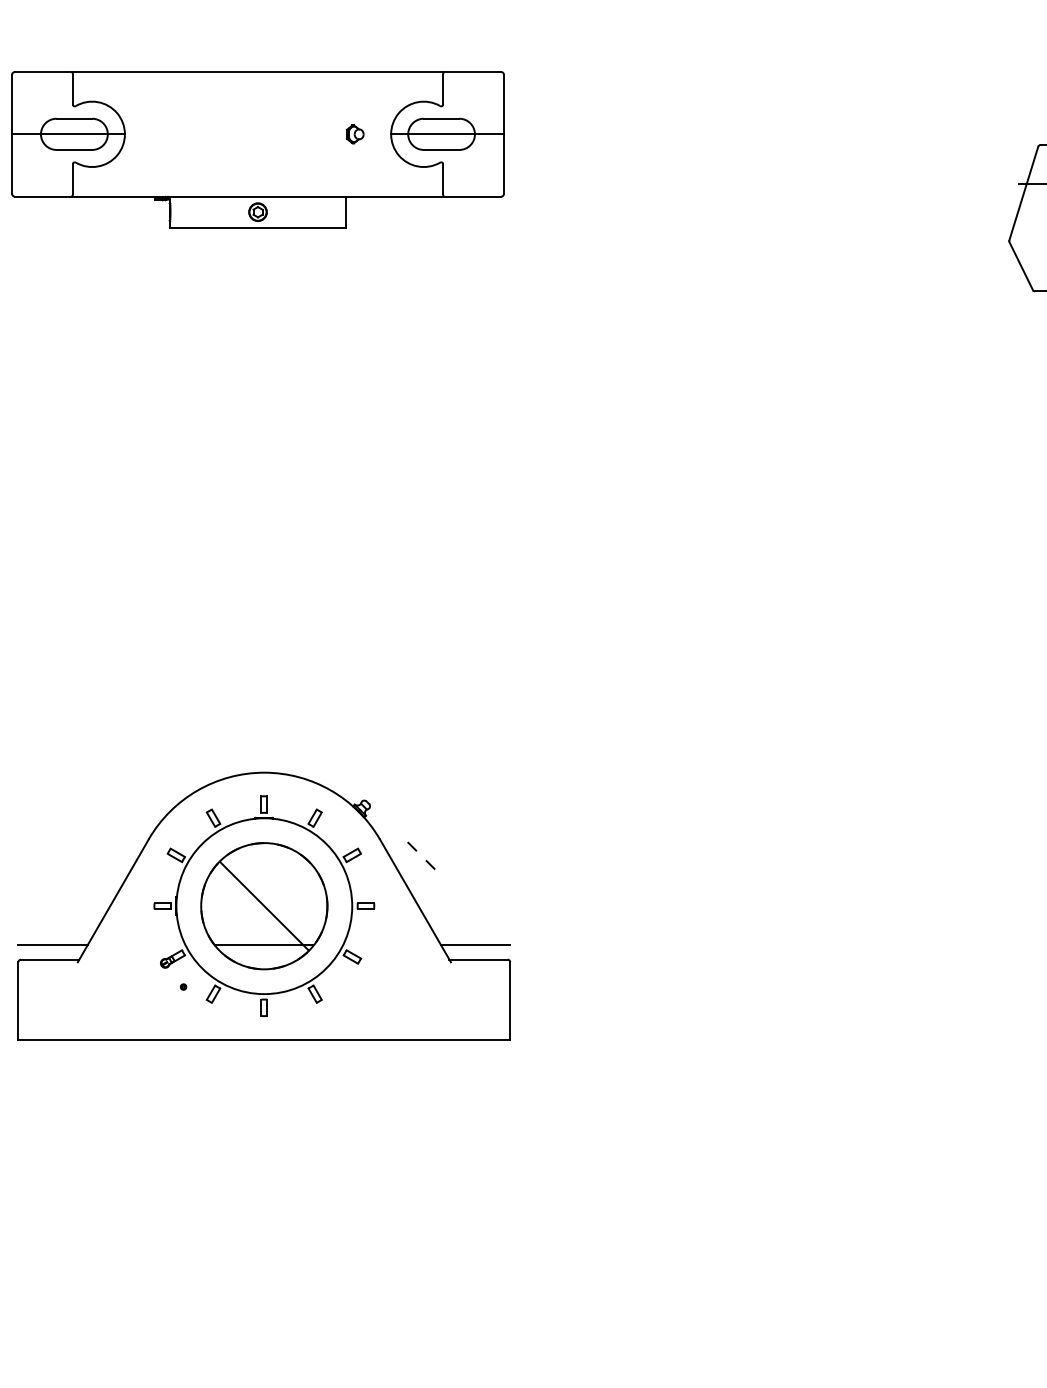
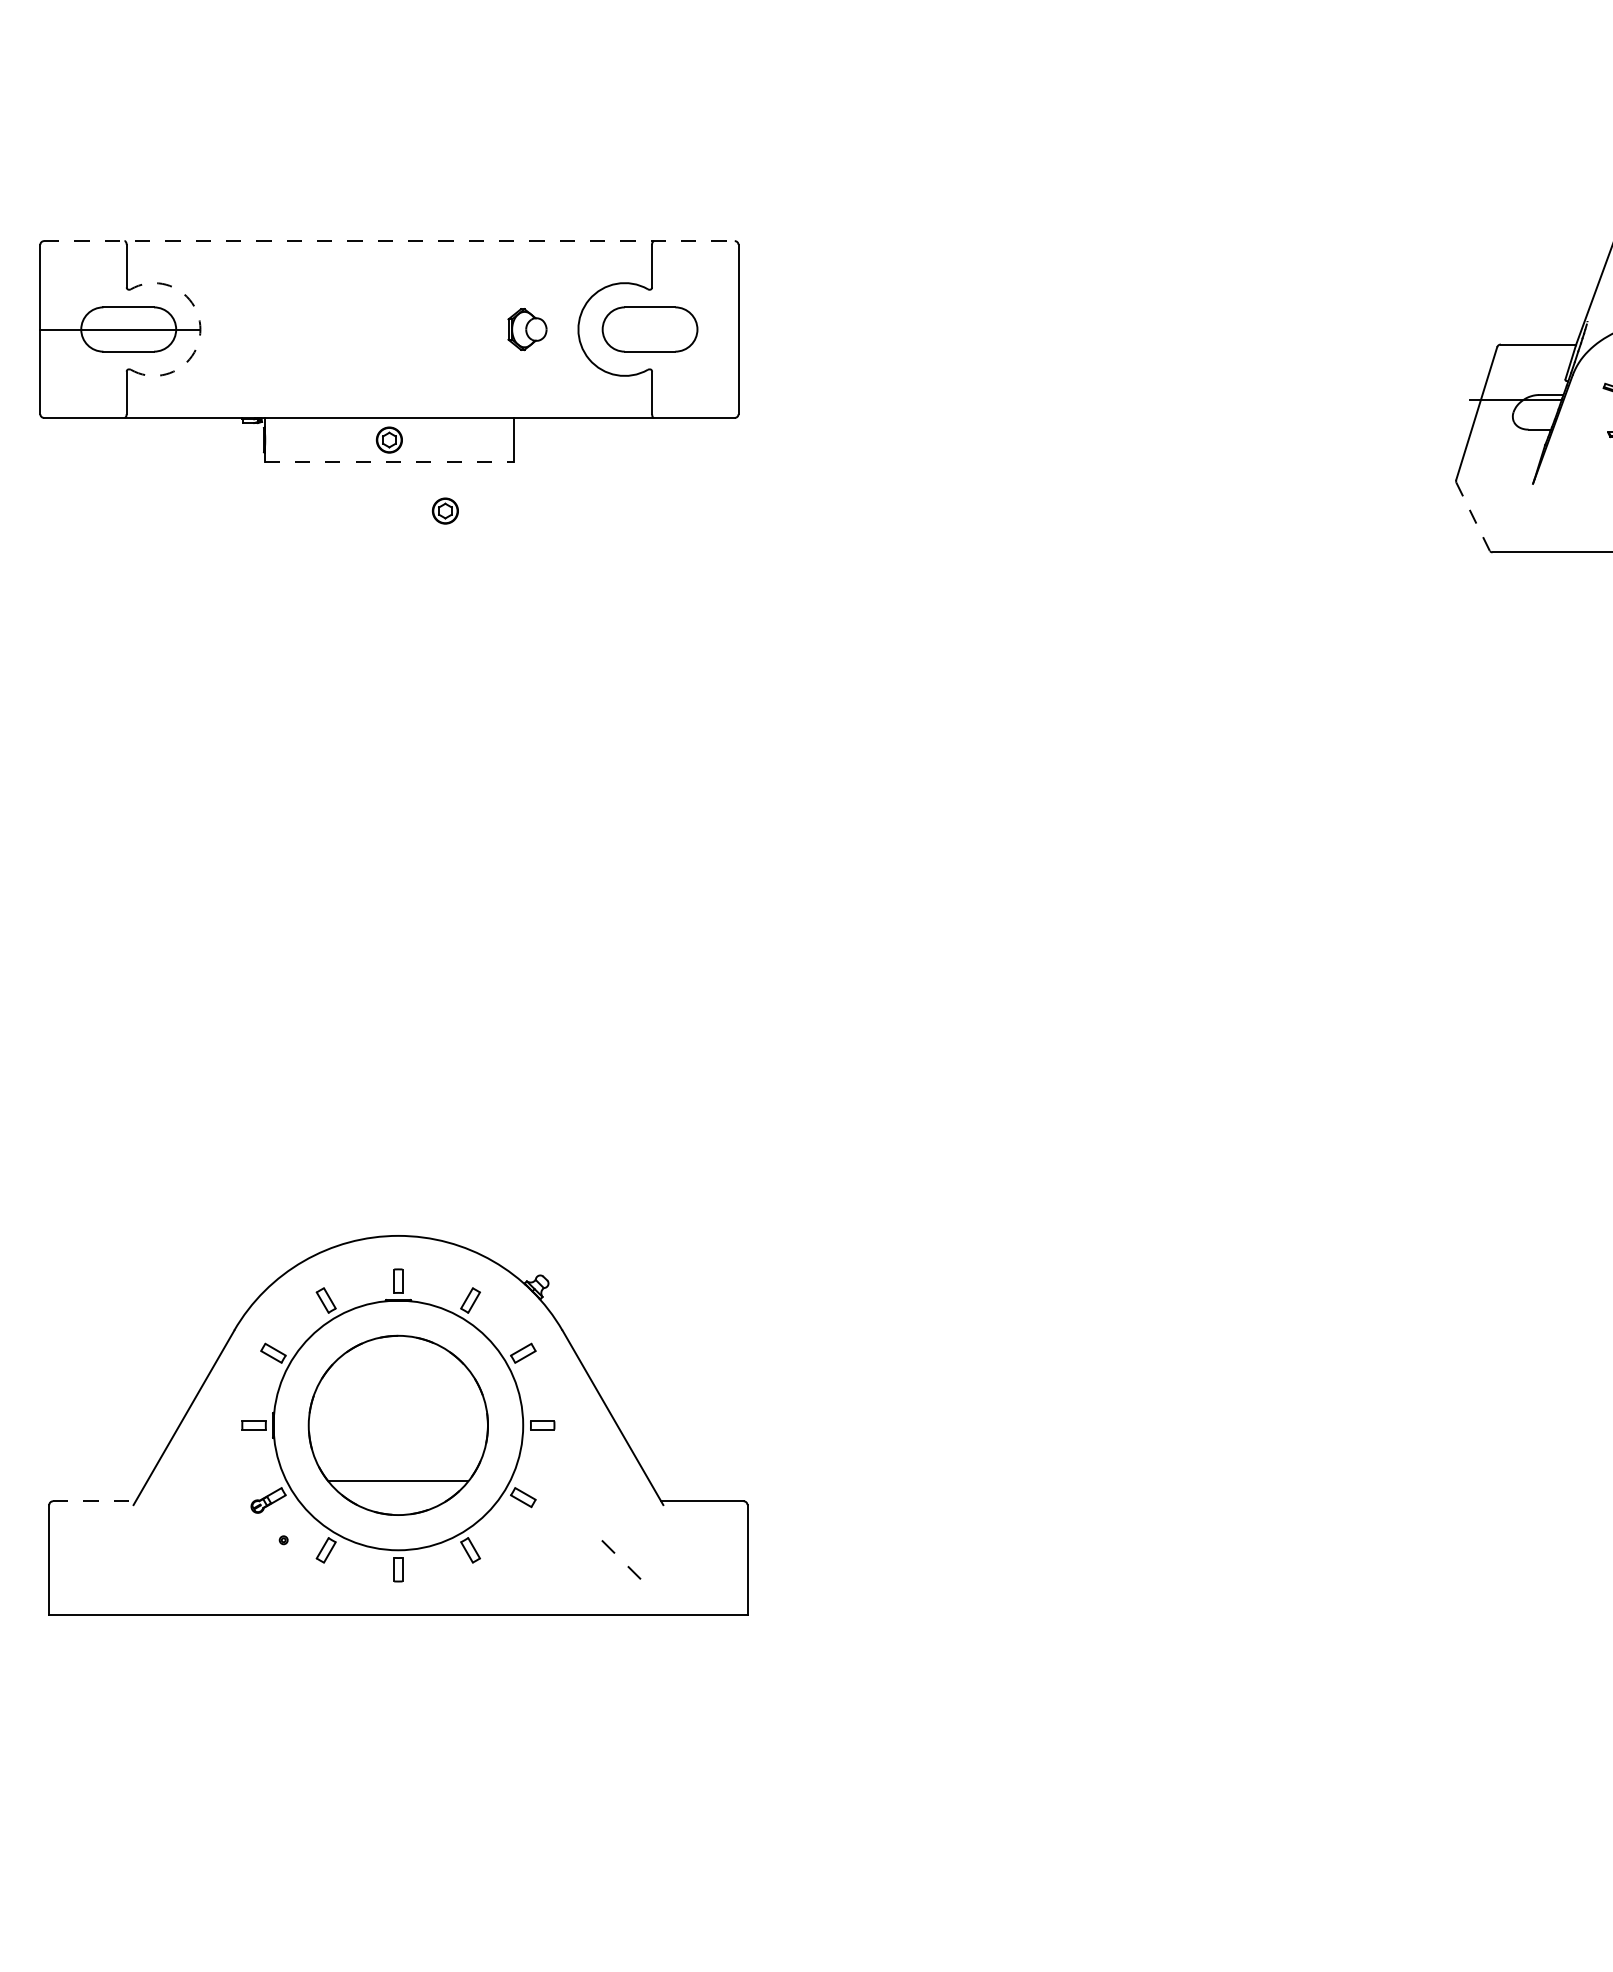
line: (258, 72) -> (389, 241), solid -> dashed
arc: (124, 134) -> (200, 329), solid -> dashed
part: (355, 134) -> (527, 329), size x1.6
line: (447, 134) -> (658, 329), removed
line: (258, 228) -> (389, 462), solid -> dashed
part: (296, 261) -> (444, 510), added
line: (1021, 266) -> (1473, 517), solid -> dashed
line: (417, 850) -> (615, 1552), moved
line: (264, 906) -> (398, 1425), removed
line: (53, 945) -> (98, 1481), removed
line: (475, 945) -> (698, 1481), removed
line: (50, 959) -> (94, 1501), solid -> dashed

